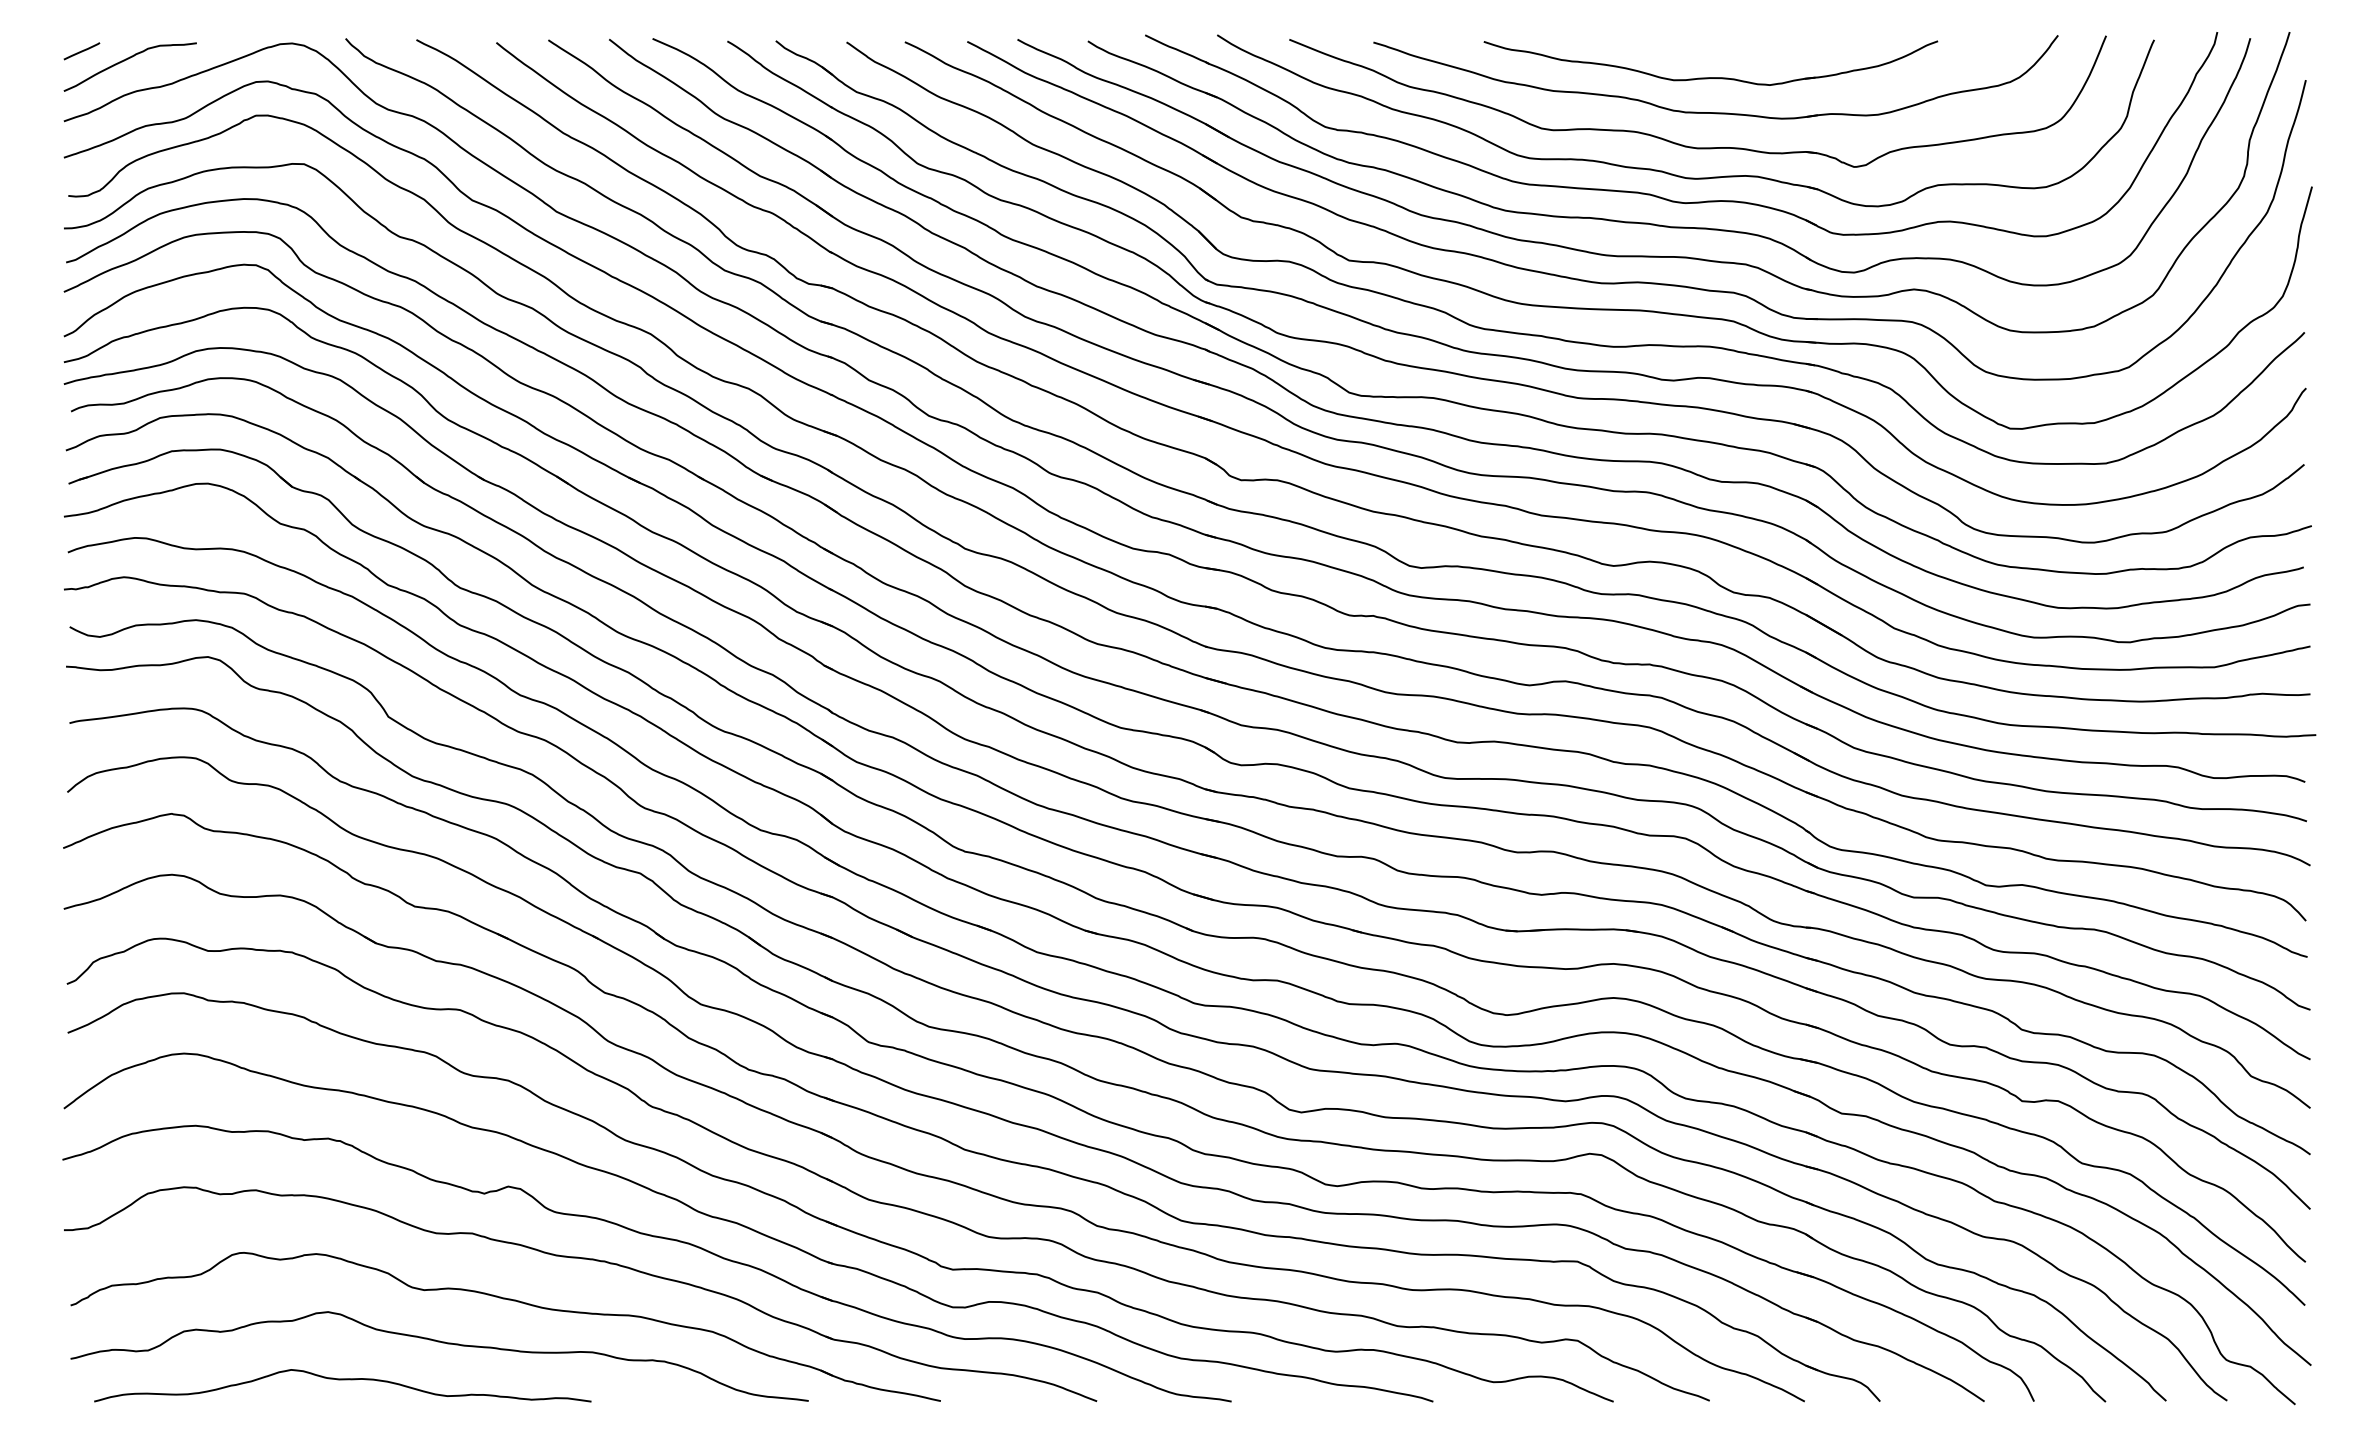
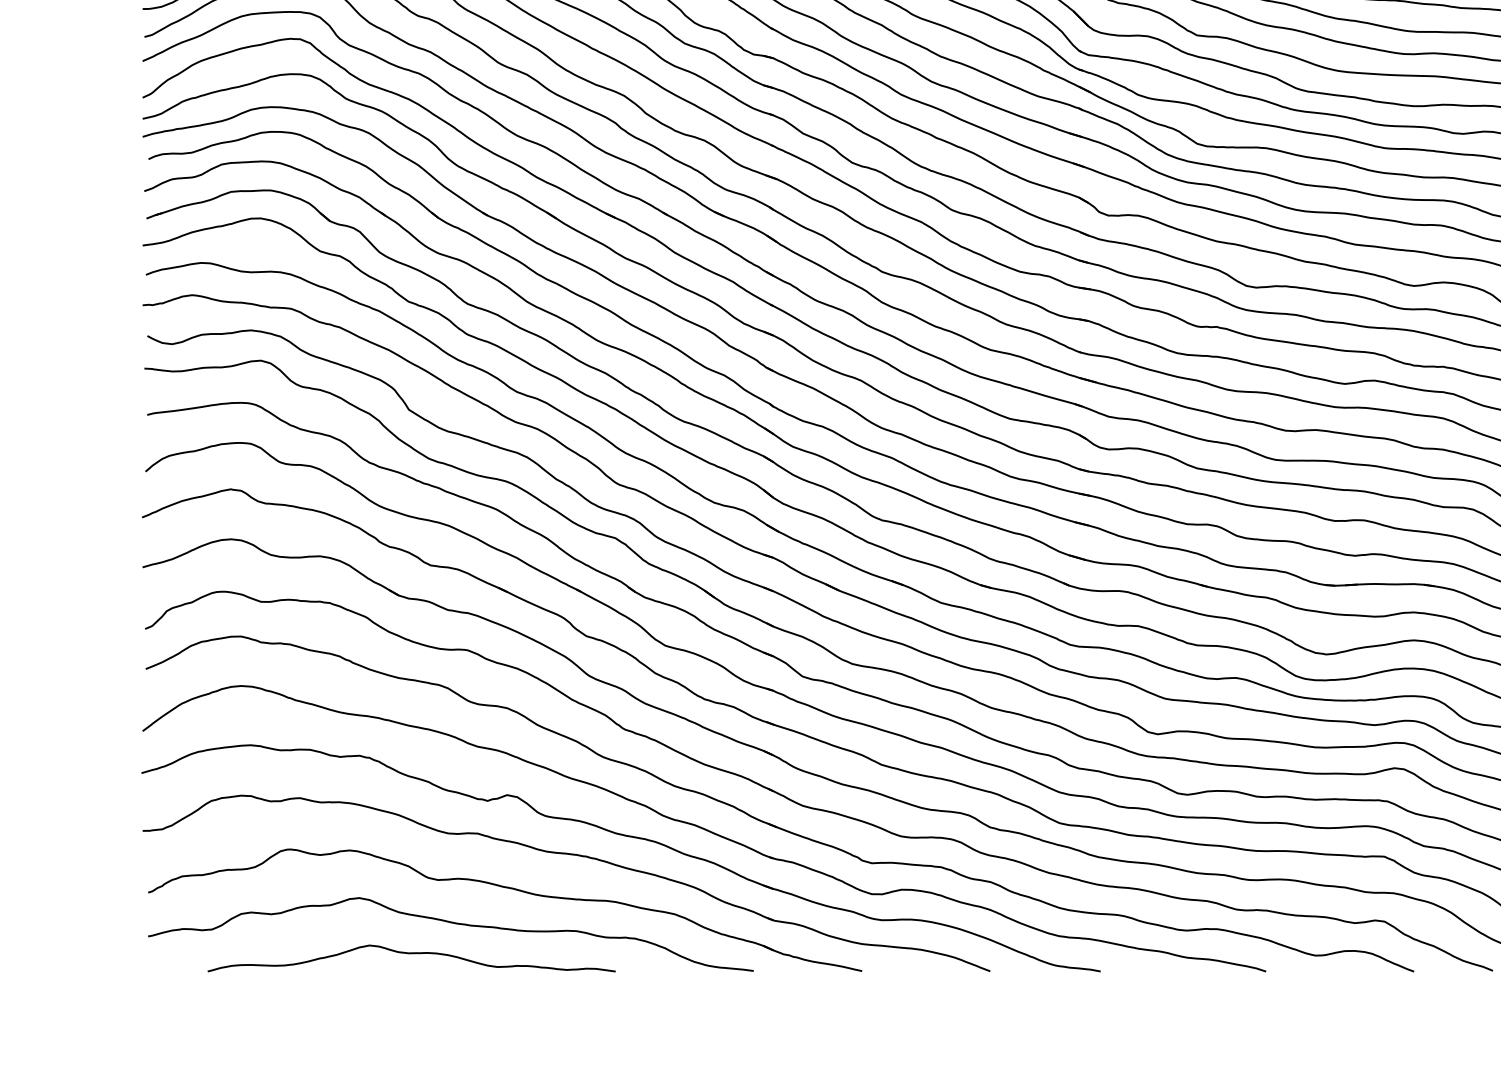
curve: (342, 1380) -> (411, 954), moved

